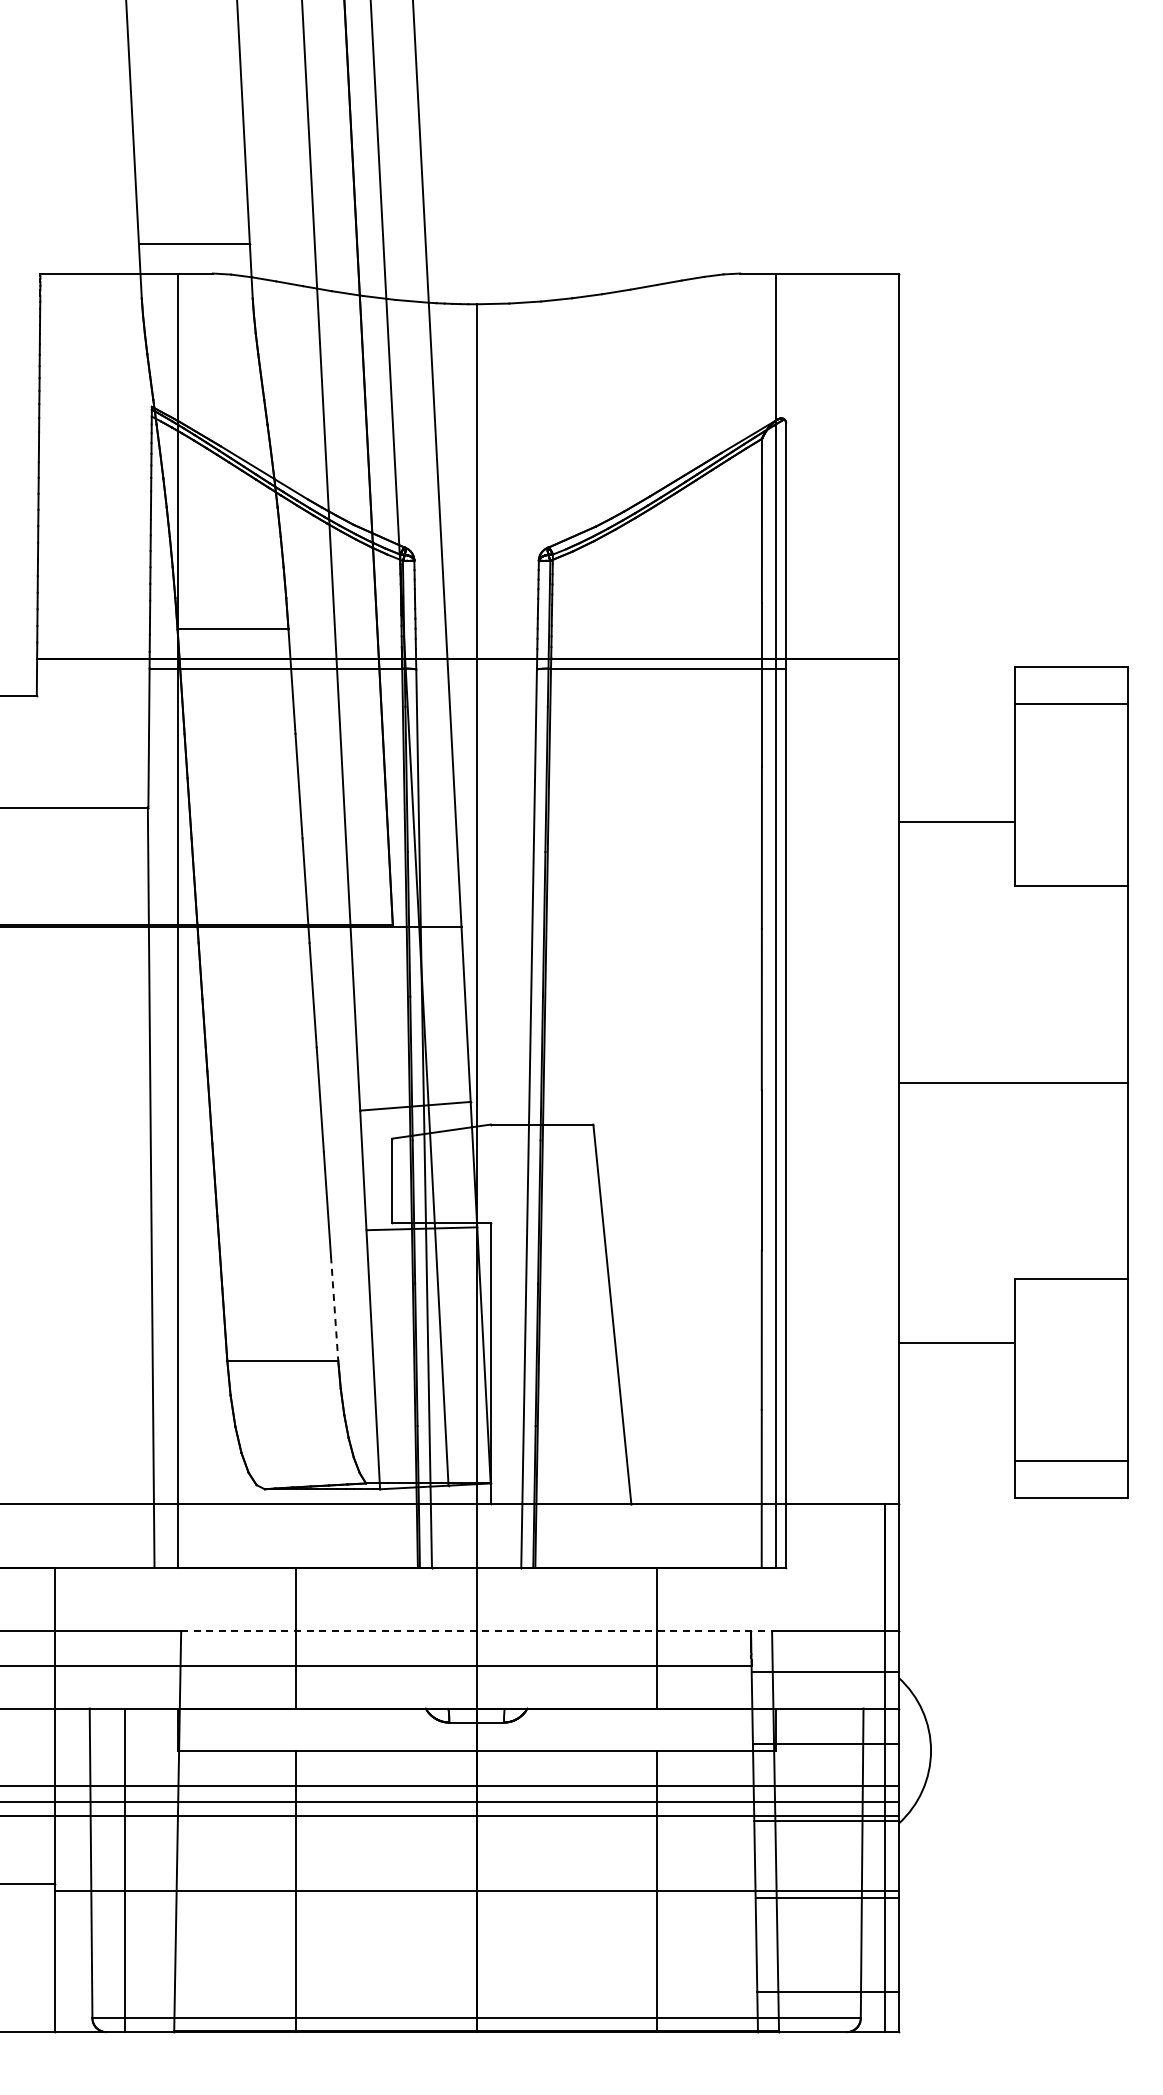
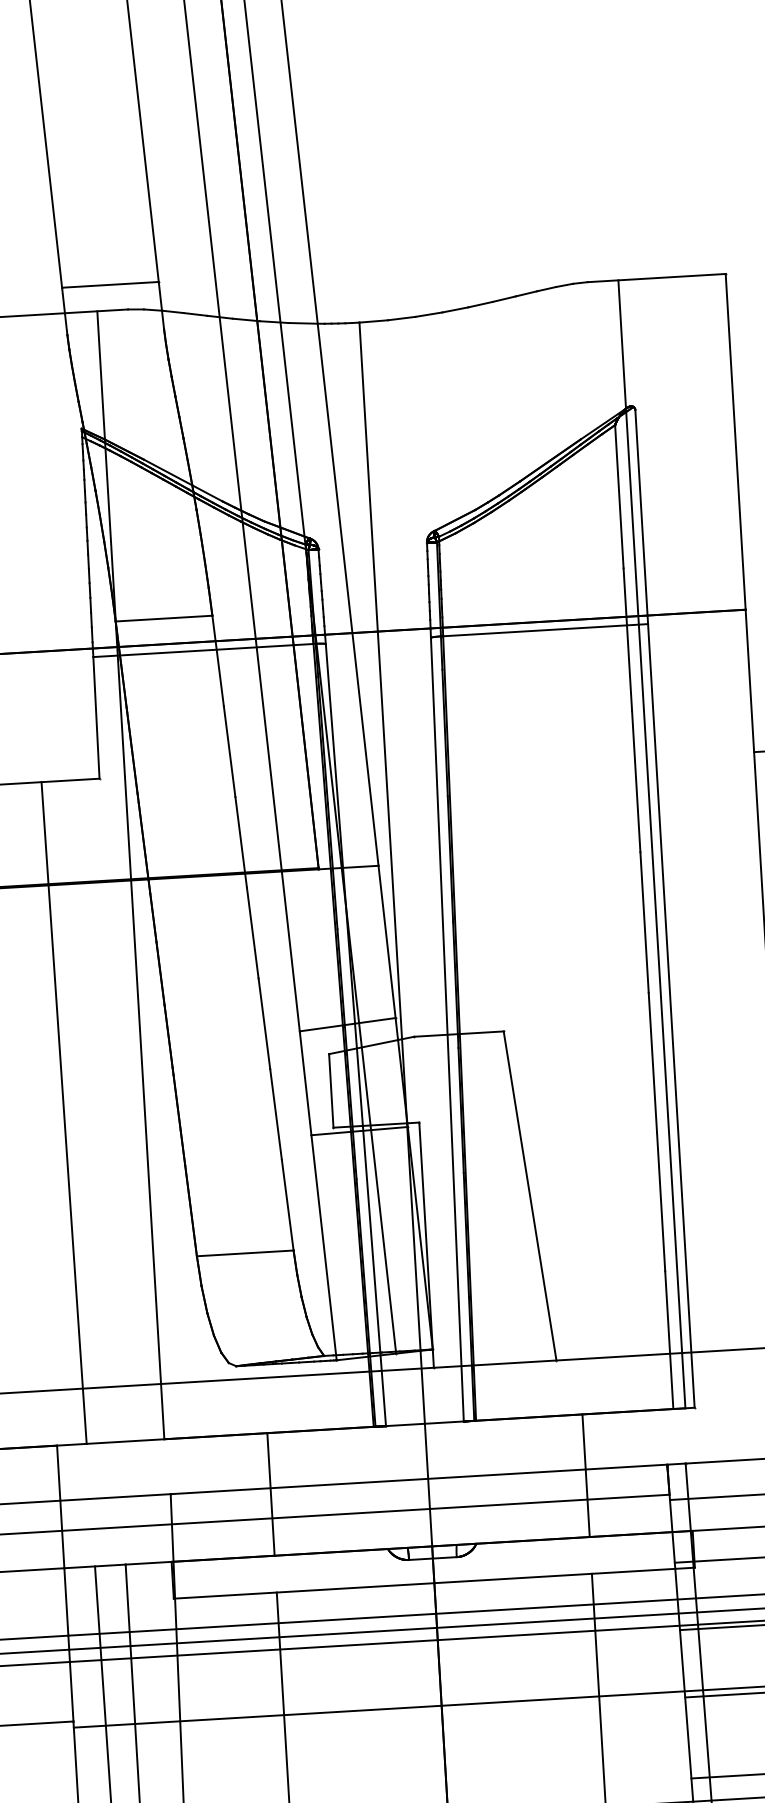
line: (150, 1186) -> (63, 1112), moved
line: (334, 1309) -> (287, 1205), dashed -> solid
line: (477, 1631) -> (428, 1479), dashed -> solid

